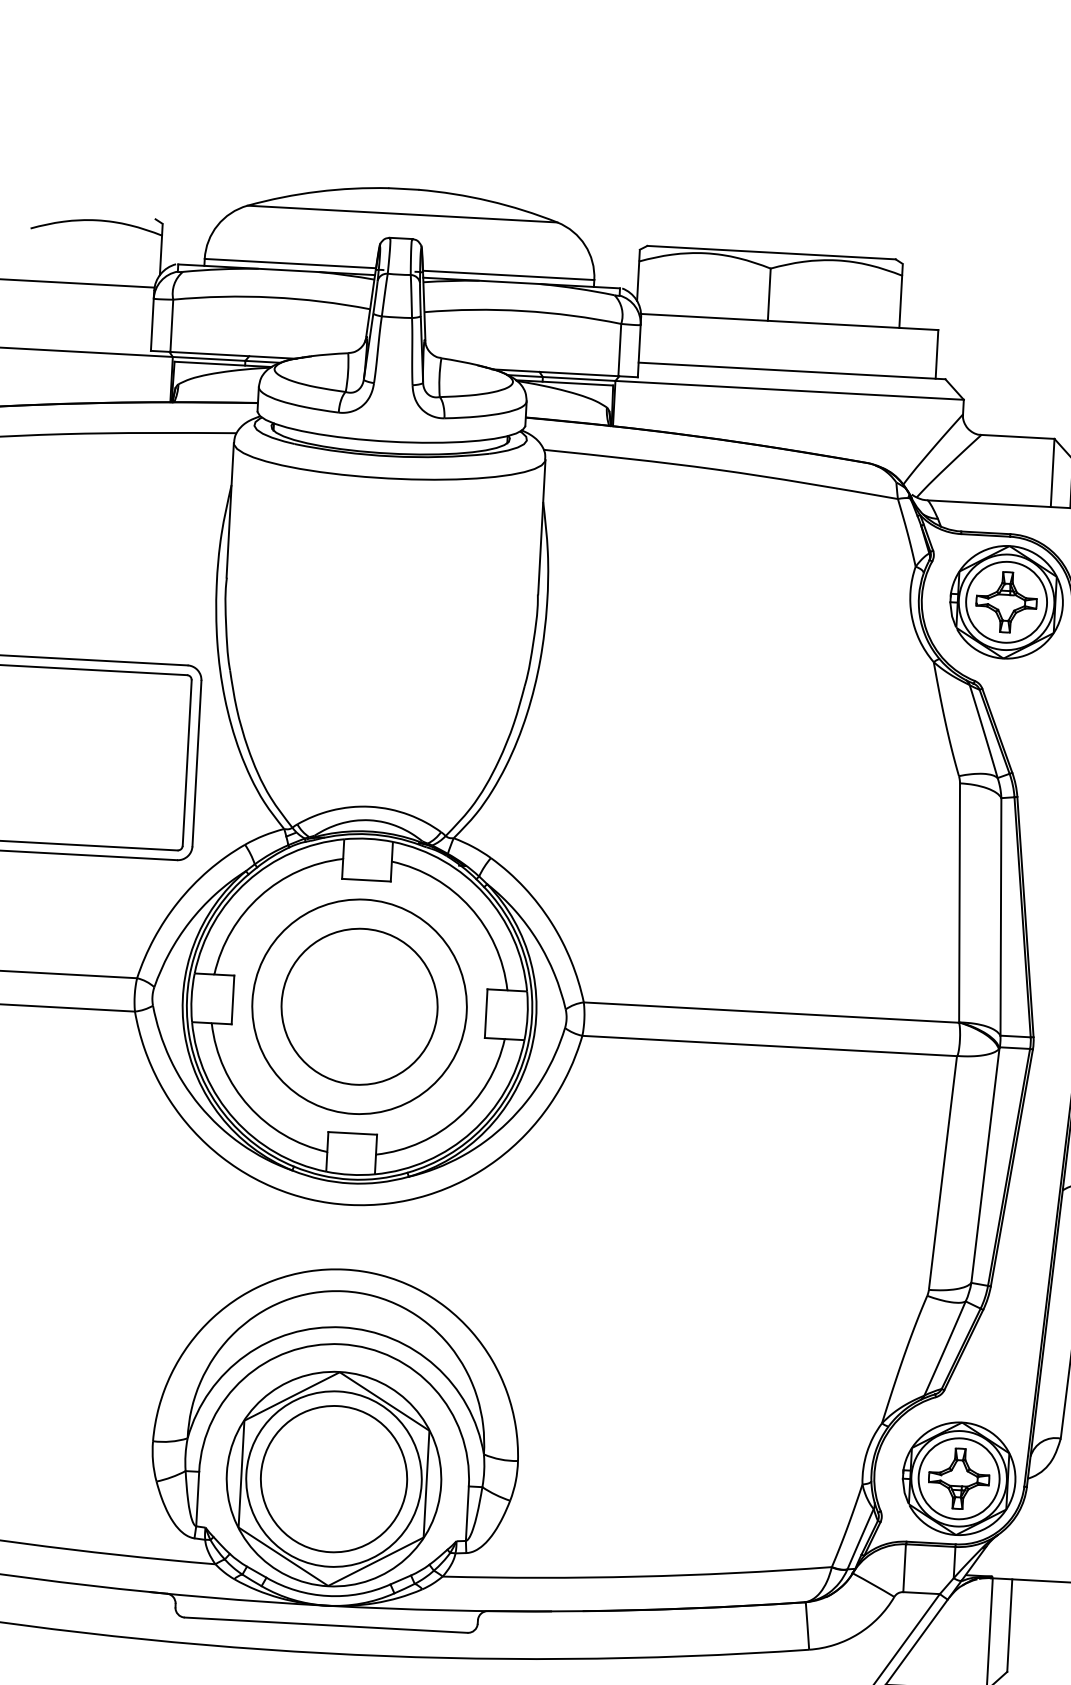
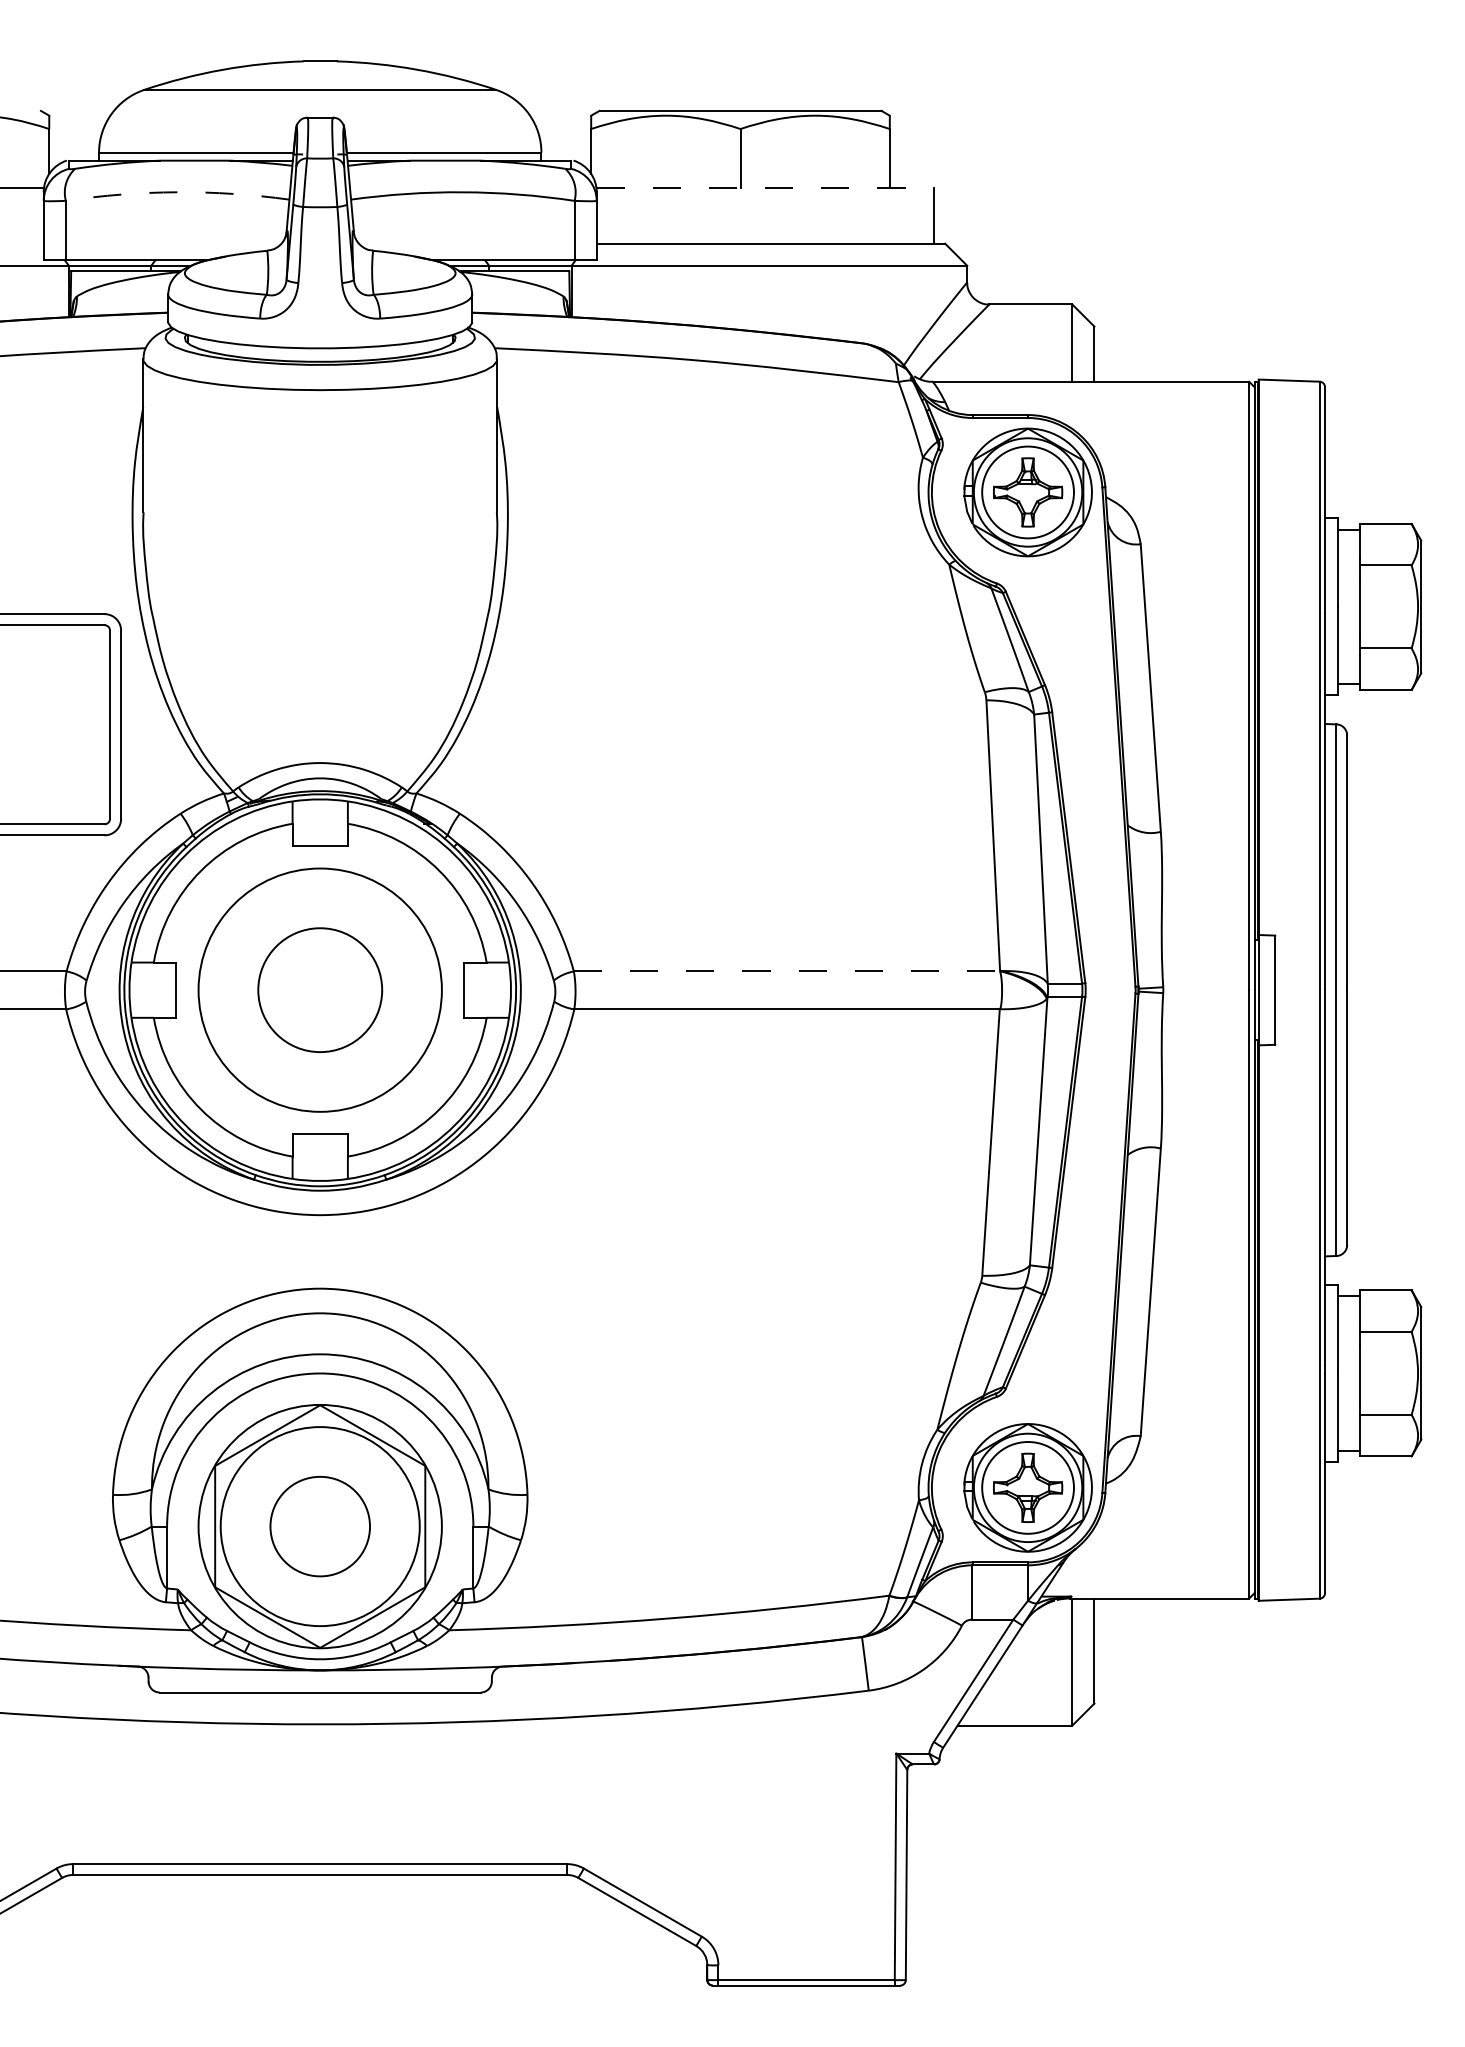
arc: (271, 297) -> (177, 192), solid -> dashed
line: (789, 322) -> (765, 188), solid -> dashed
circle: (358, 1006) -> (319, 989), size x0.7
line: (771, 1012) -> (786, 971), solid -> dashed
circle: (334, 1479) -> (320, 1526), size x0.6

